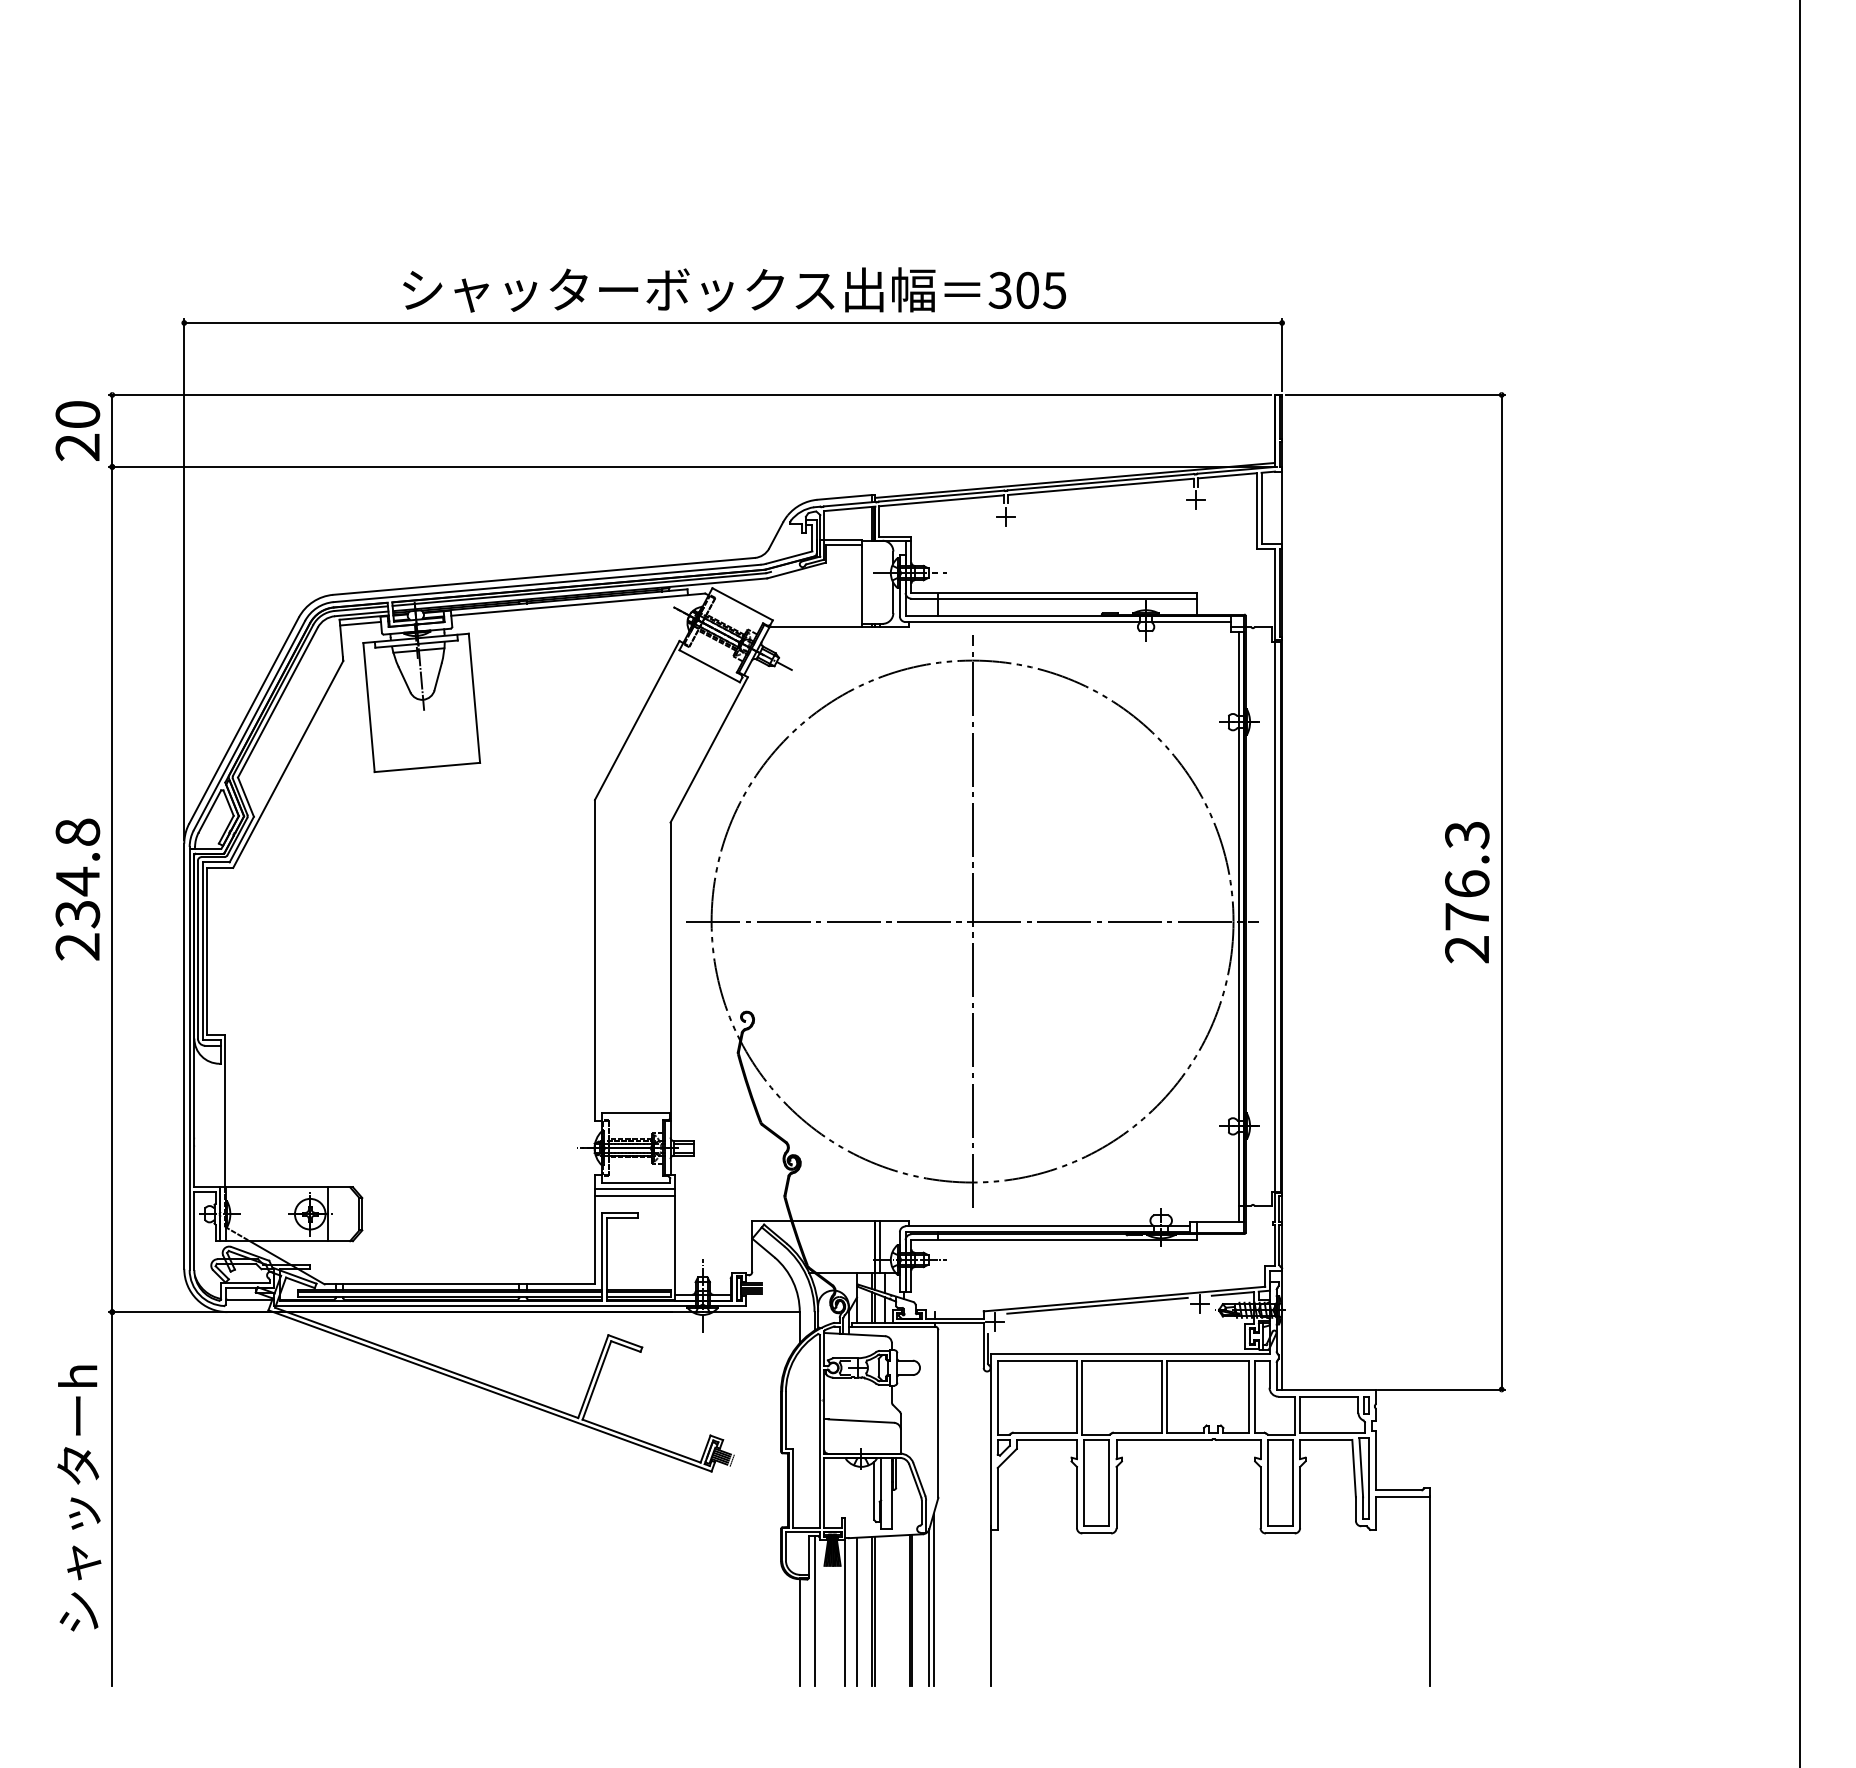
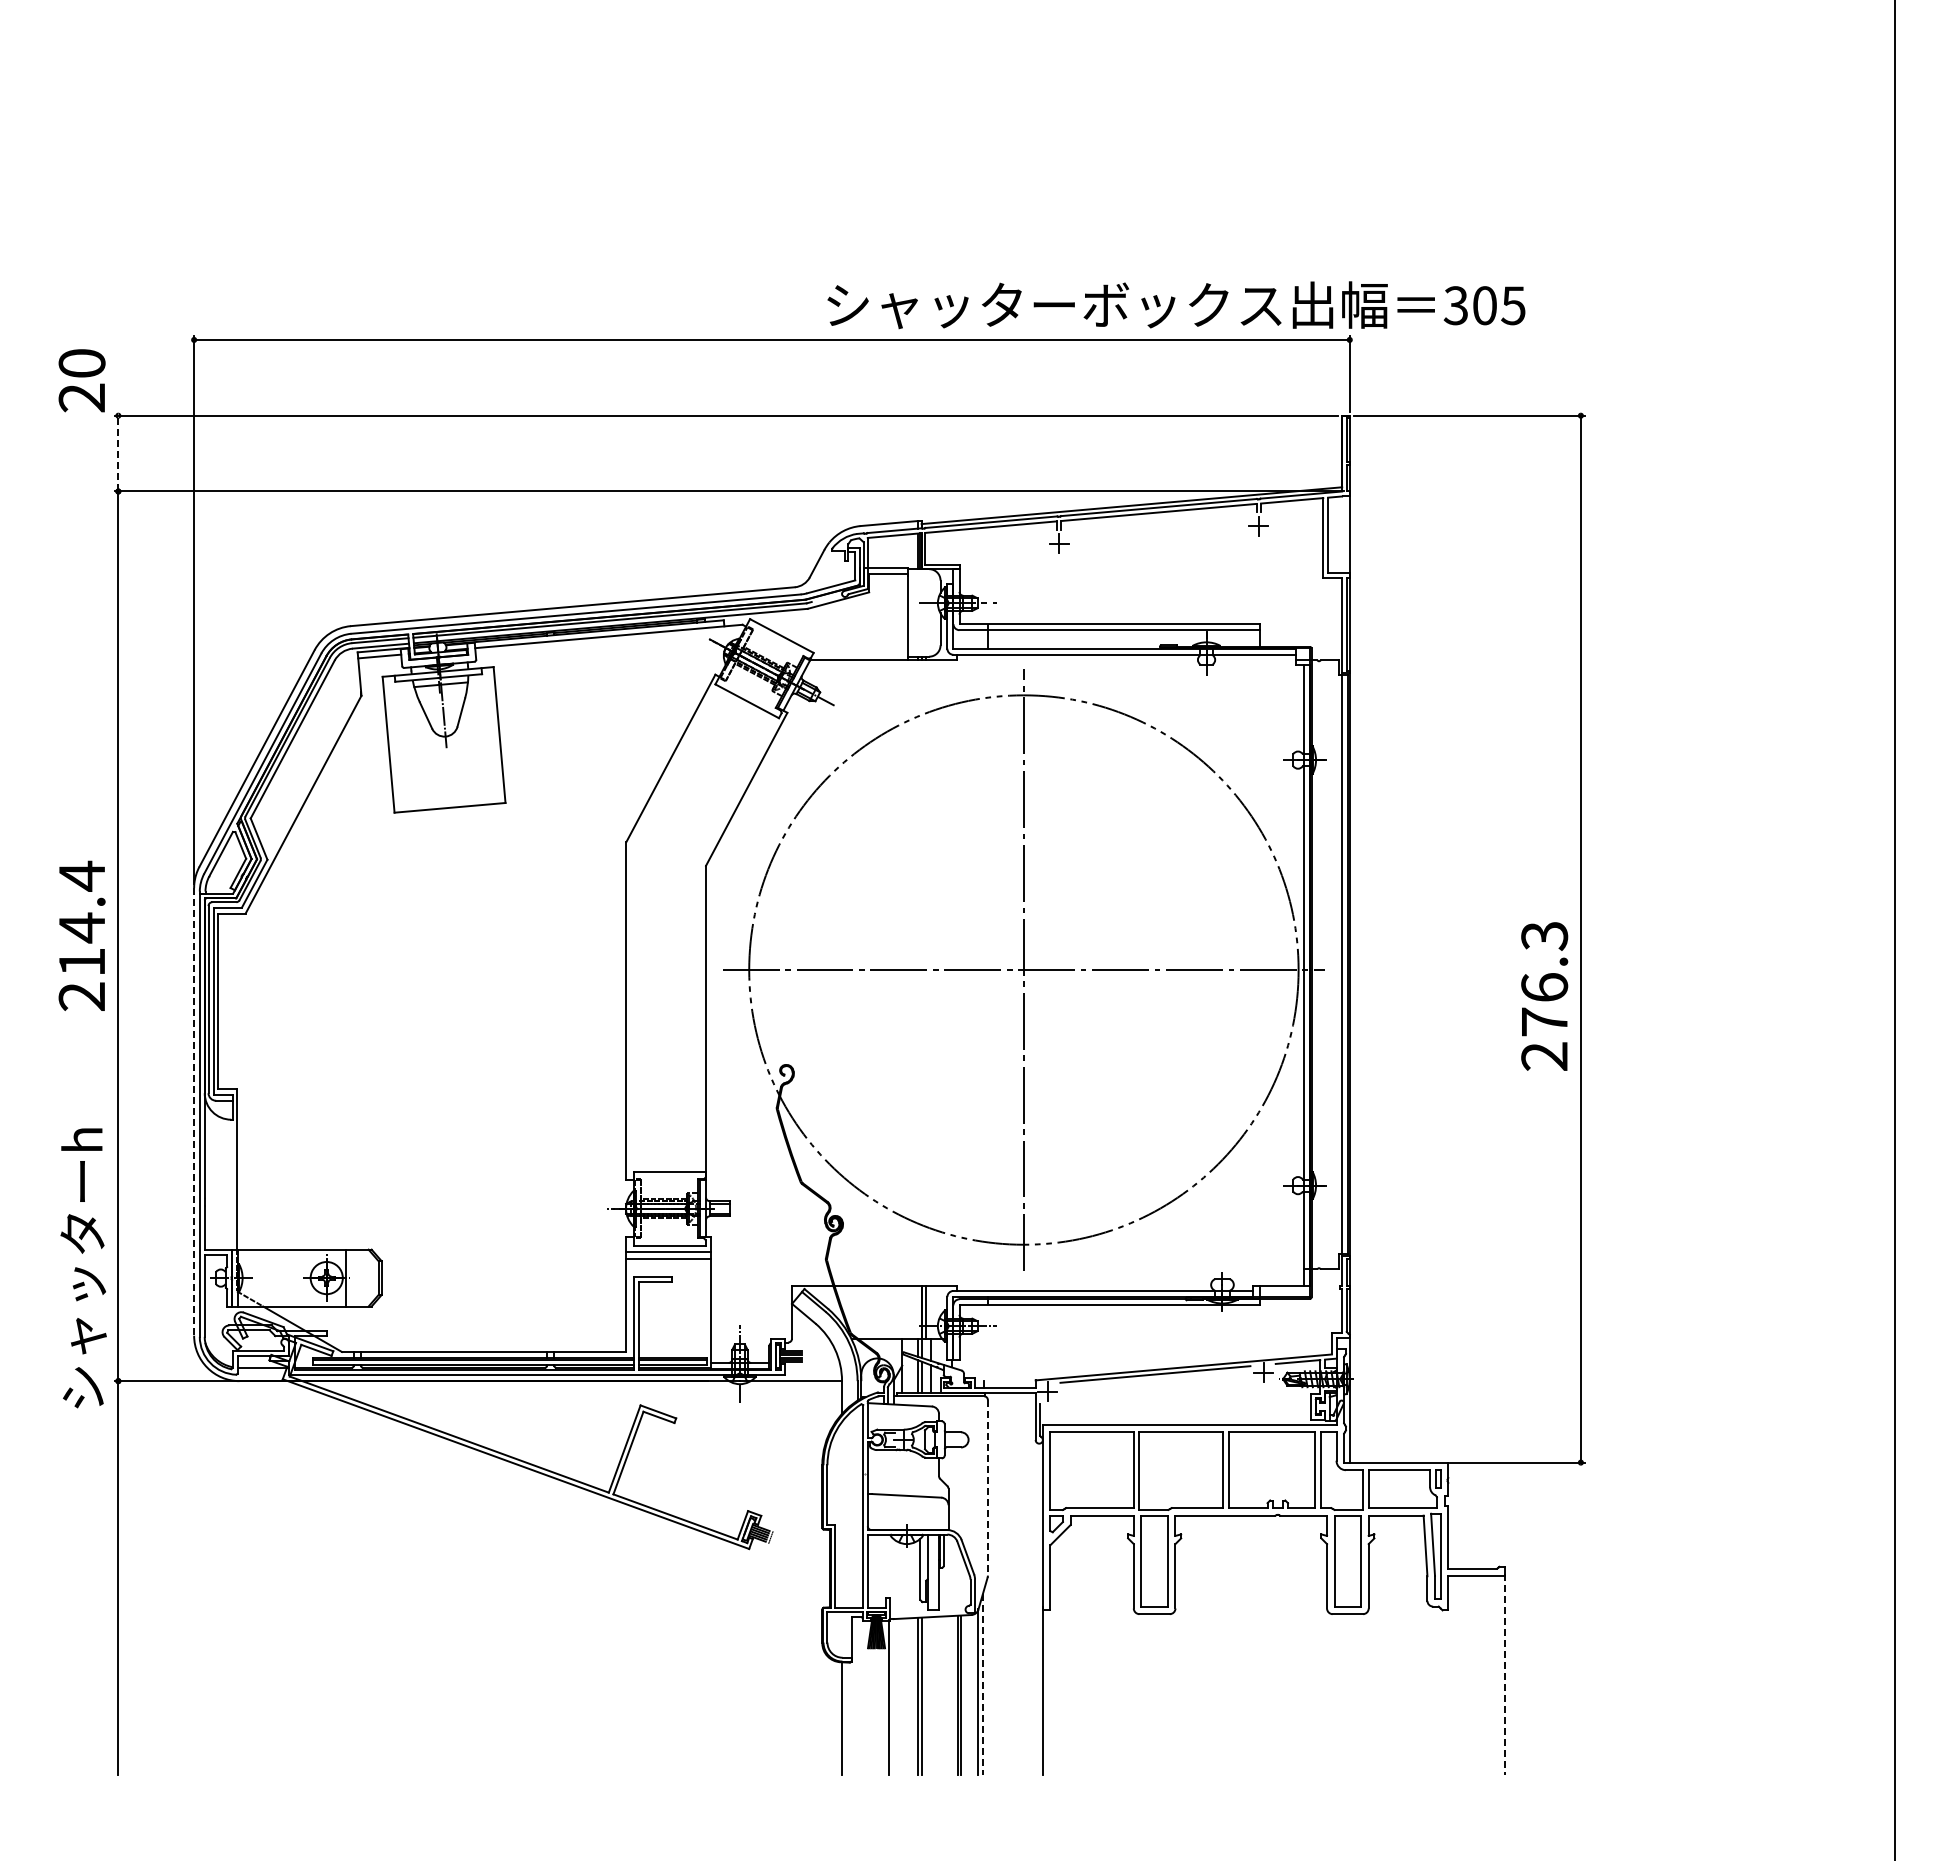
text: (734, 290) -> (1176, 305), moved
text: (77, 430) -> (81, 380), moved
line: (112, 430) -> (118, 453), solid -> dashed
text: (77, 872) -> (81, 918), 234.8 -> 214.4
text: (1467, 892) -> (1544, 996), moved
line: (184, 1055) -> (194, 1111), solid -> dashed
line: (937, 1413) -> (987, 1487), solid -> dashed
text: (79, 1498) -> (83, 1268), moved
line: (1430, 1591) -> (1505, 1675), solid -> dashed
line: (933, 1600) -> (982, 1684), solid -> dashed
line: (814, 1611) -> (857, 1696), removed
line: (857, 1611) -> (902, 1696), removed

